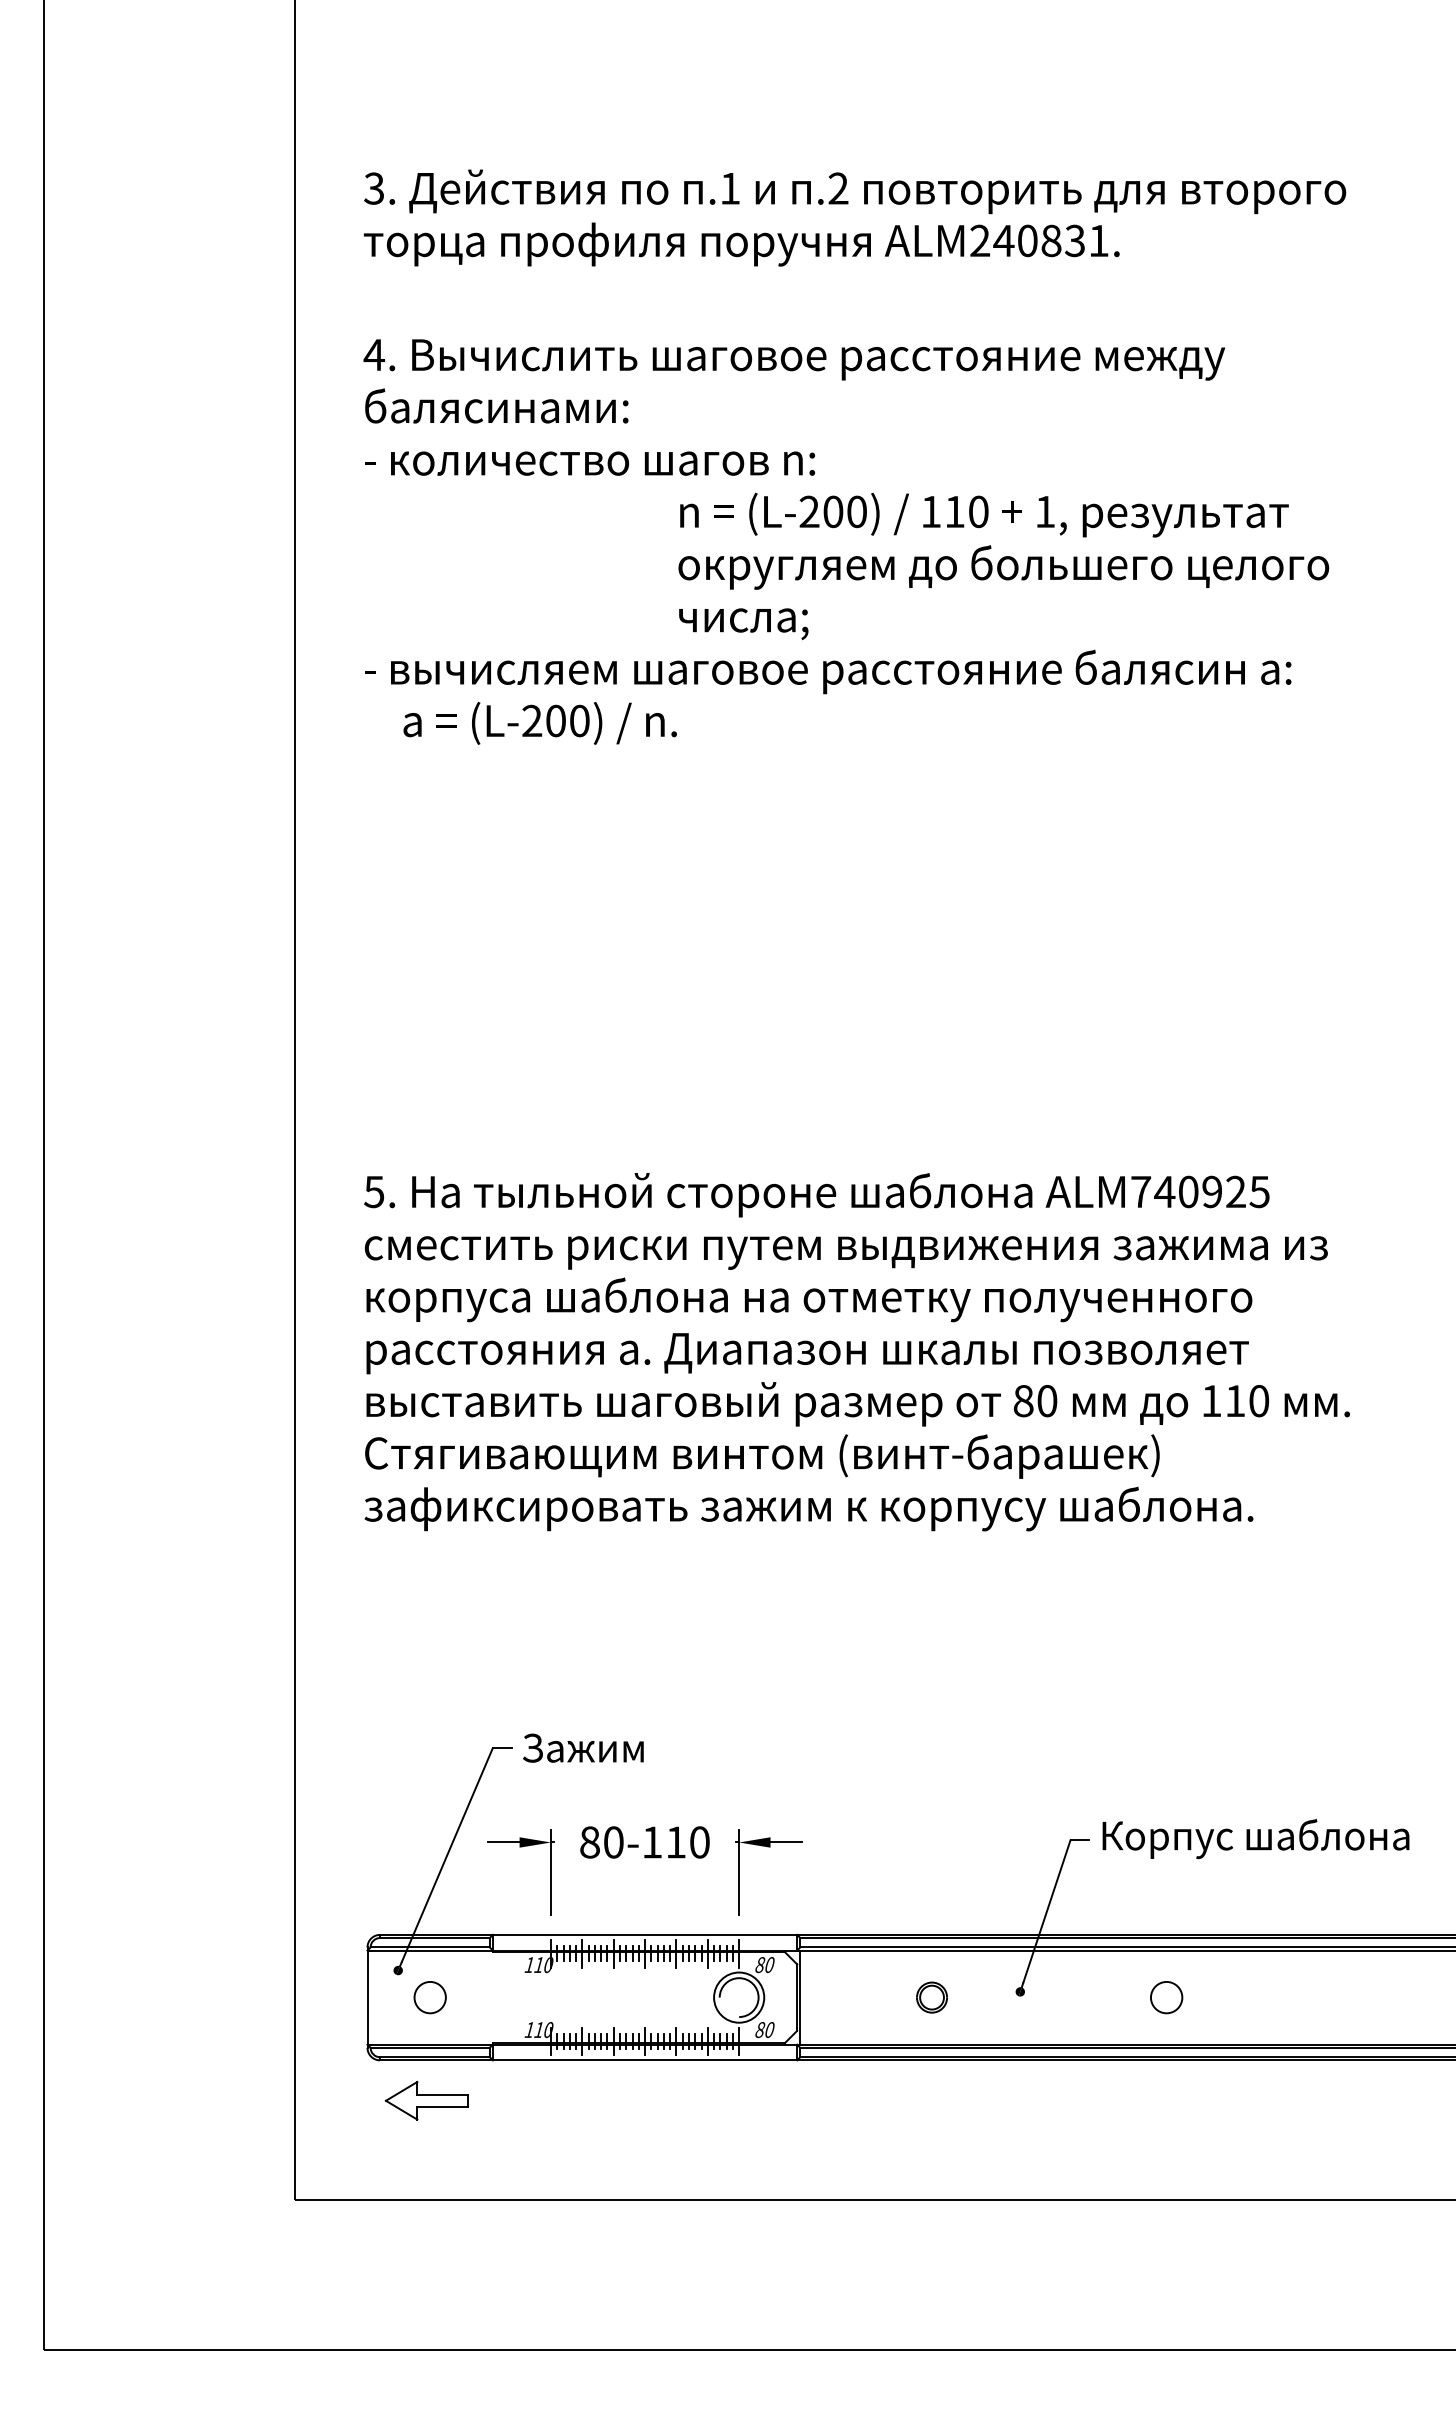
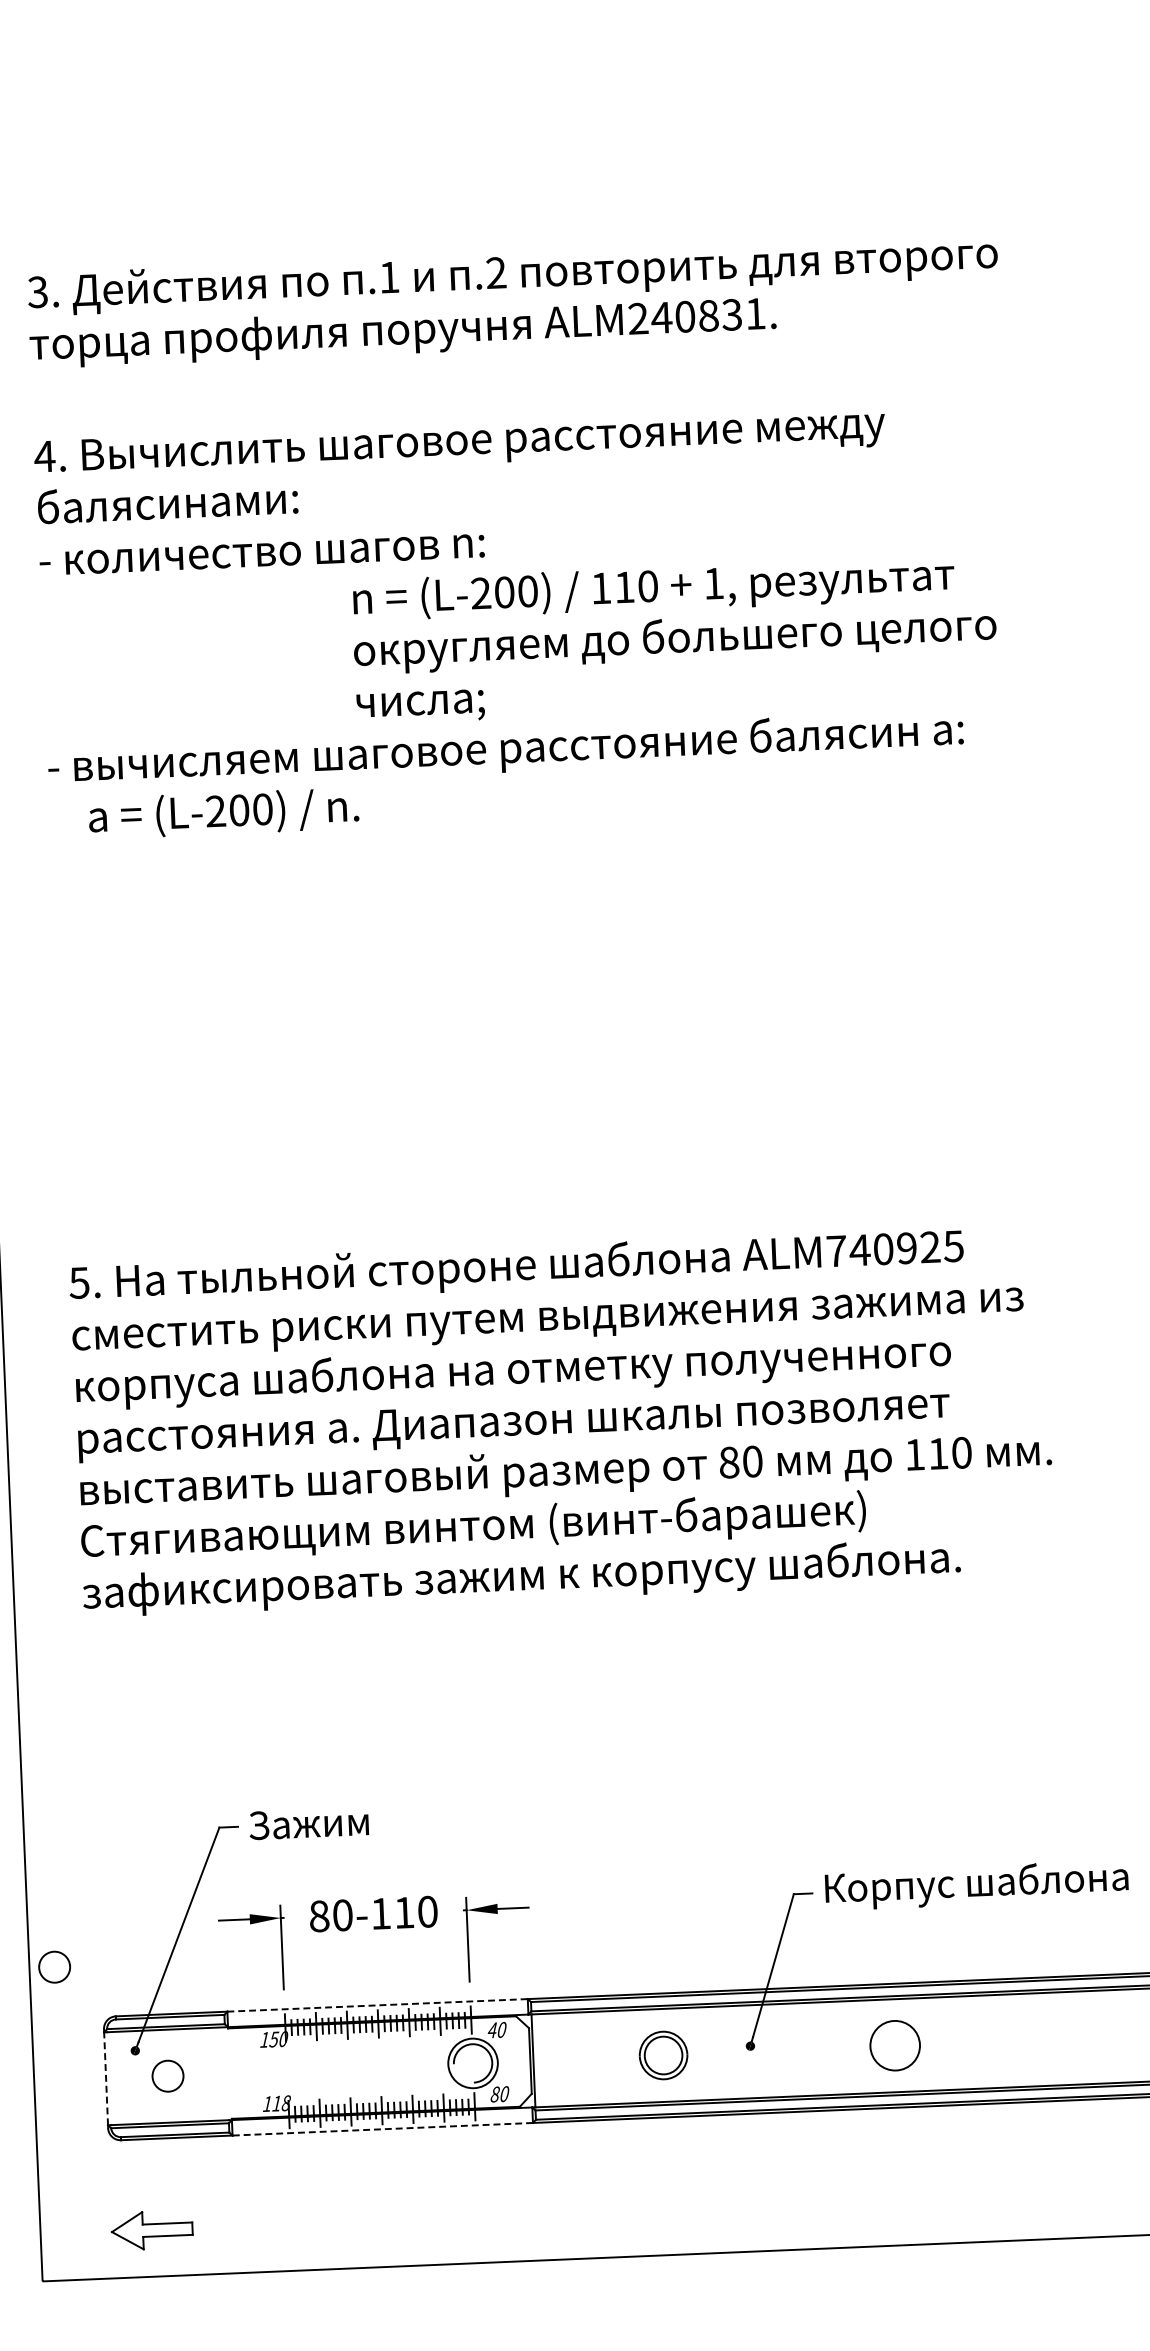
circle: (319, 1882) -> (53, 1967), added
line: (645, 1934) -> (377, 2004), solid -> dashed
text: (538, 1965) -> (273, 2040), 110 -> 150
text: (760, 1965) -> (492, 2030), 80 -> 40
line: (367, 1997) -> (106, 2078), solid -> dashed
part: (931, 1997) -> (663, 2055), size x1.6
circle: (1166, 1997) -> (895, 2045), size x1.6
text: (548, 2029) -> (286, 2102), 110 -> 118
line: (644, 2060) -> (382, 2129), solid -> dashed
part: (426, 2100) -> (152, 2230), moved

